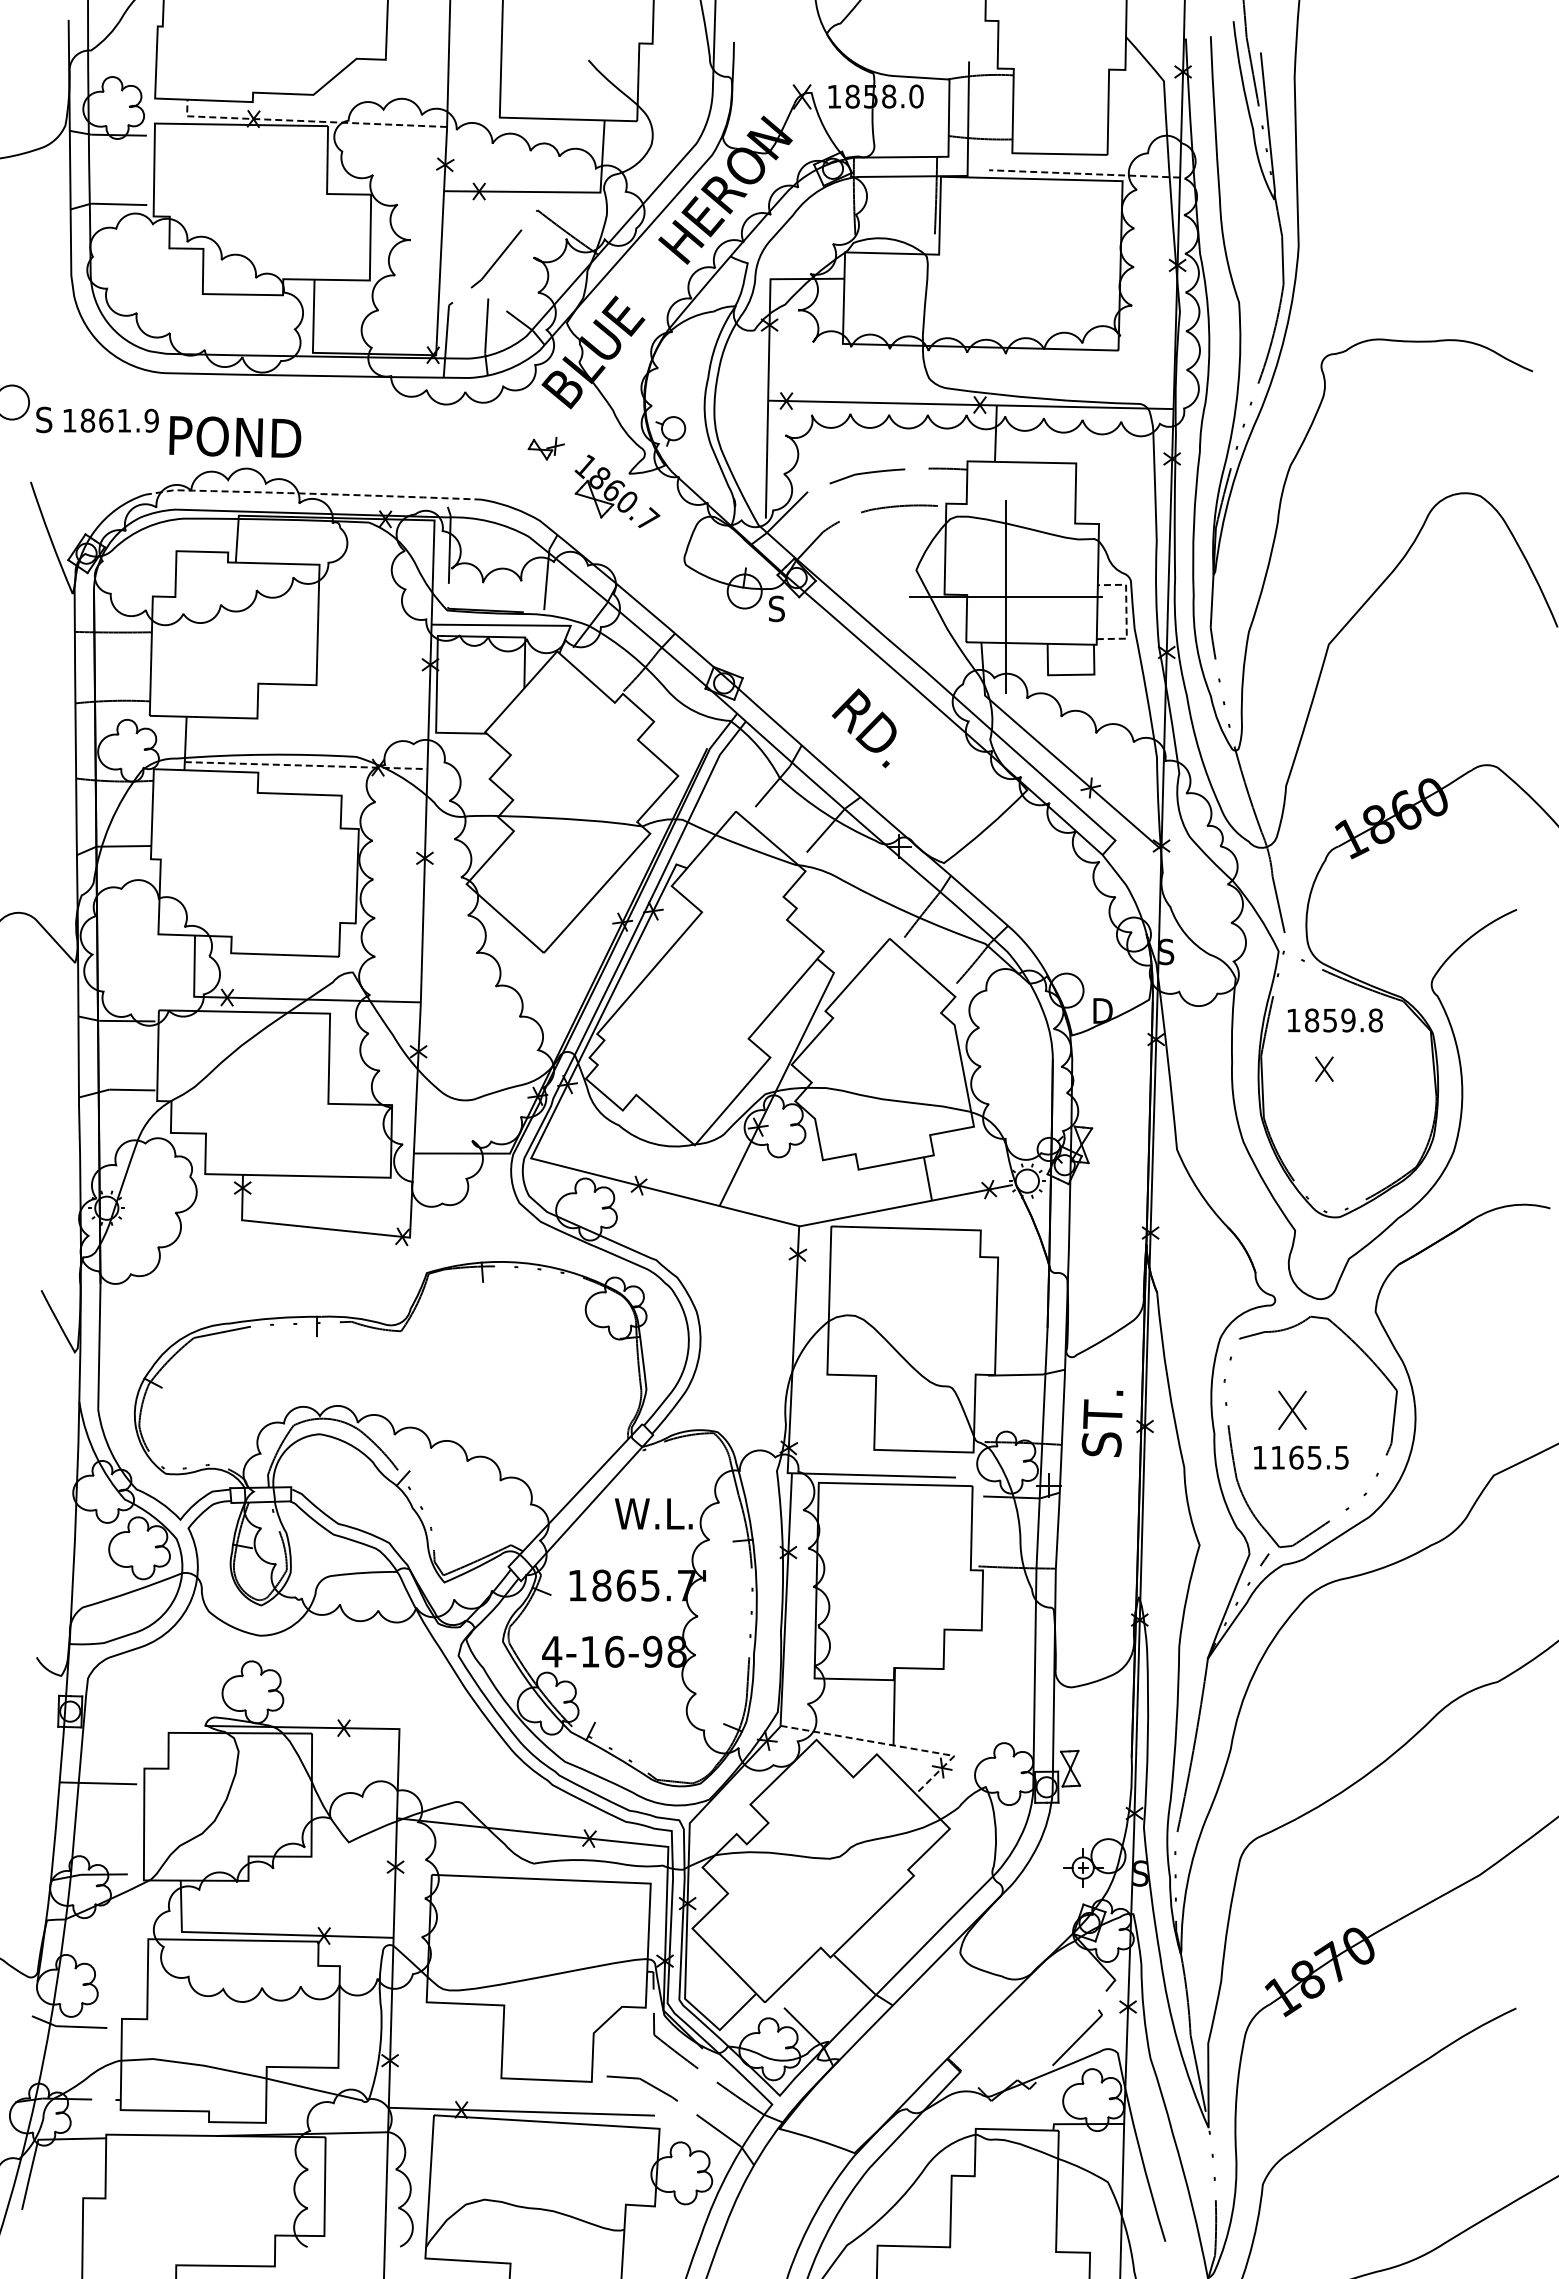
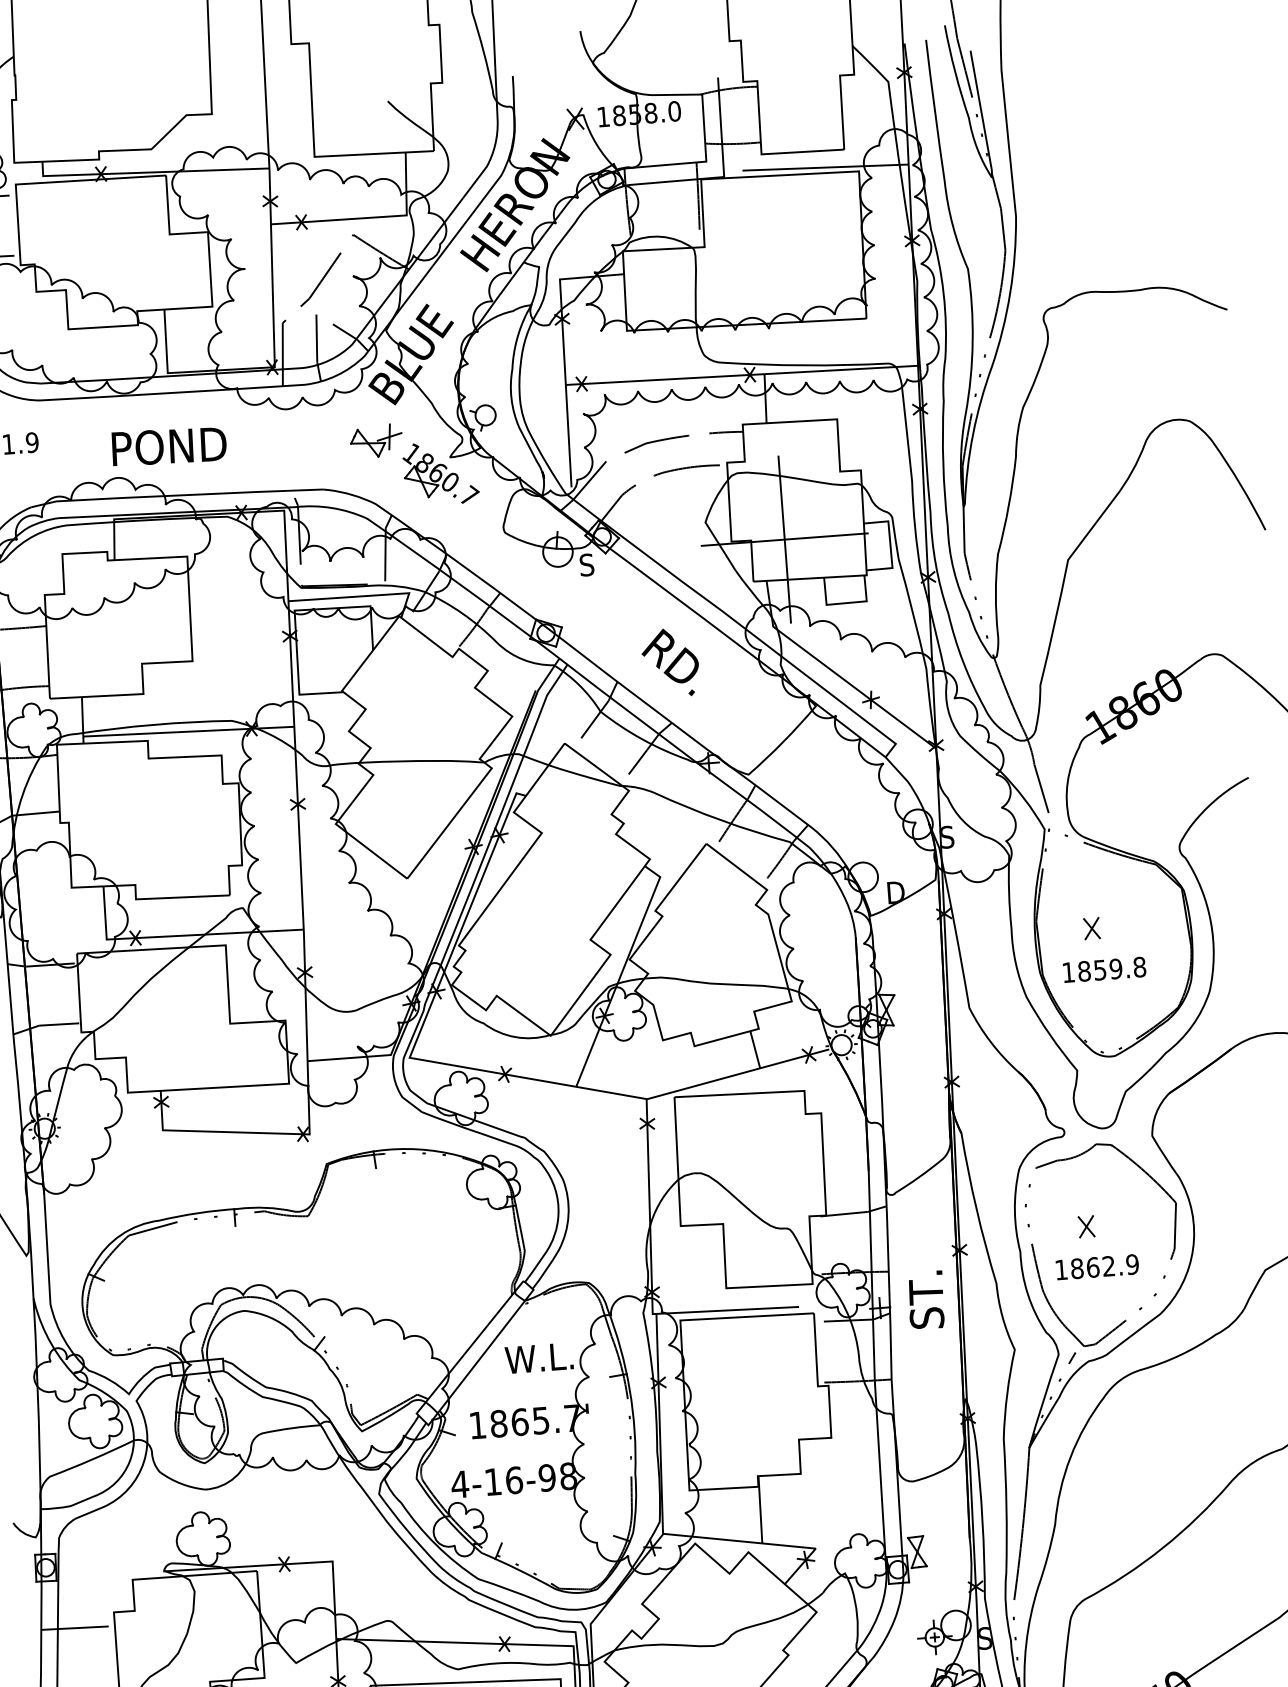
line: (307, 121) -> (147, 172), dashed -> solid
line: (1084, 173) -> (825, 167), dashed -> solid
text: (235, 436) -> (169, 446), moved
part: (546, 448) -> (376, 440), size x1.67
line: (312, 493) -> (176, 495), dashed -> solid
line: (1126, 612) -> (890, 545), dashed -> solid
line: (306, 765) -> (189, 731), dashed -> solid
text: (1334, 1020) -> (1103, 969), moved
part: (1292, 1410) -> (1086, 1226), size x0.62
text: (1102, 1423) -> (926, 1299), moved
text: (1310, 1457) -> (1105, 1266), 1165.5 -> 1862.9
line: (895, 1745) -> (764, 1543), dashed -> solid

